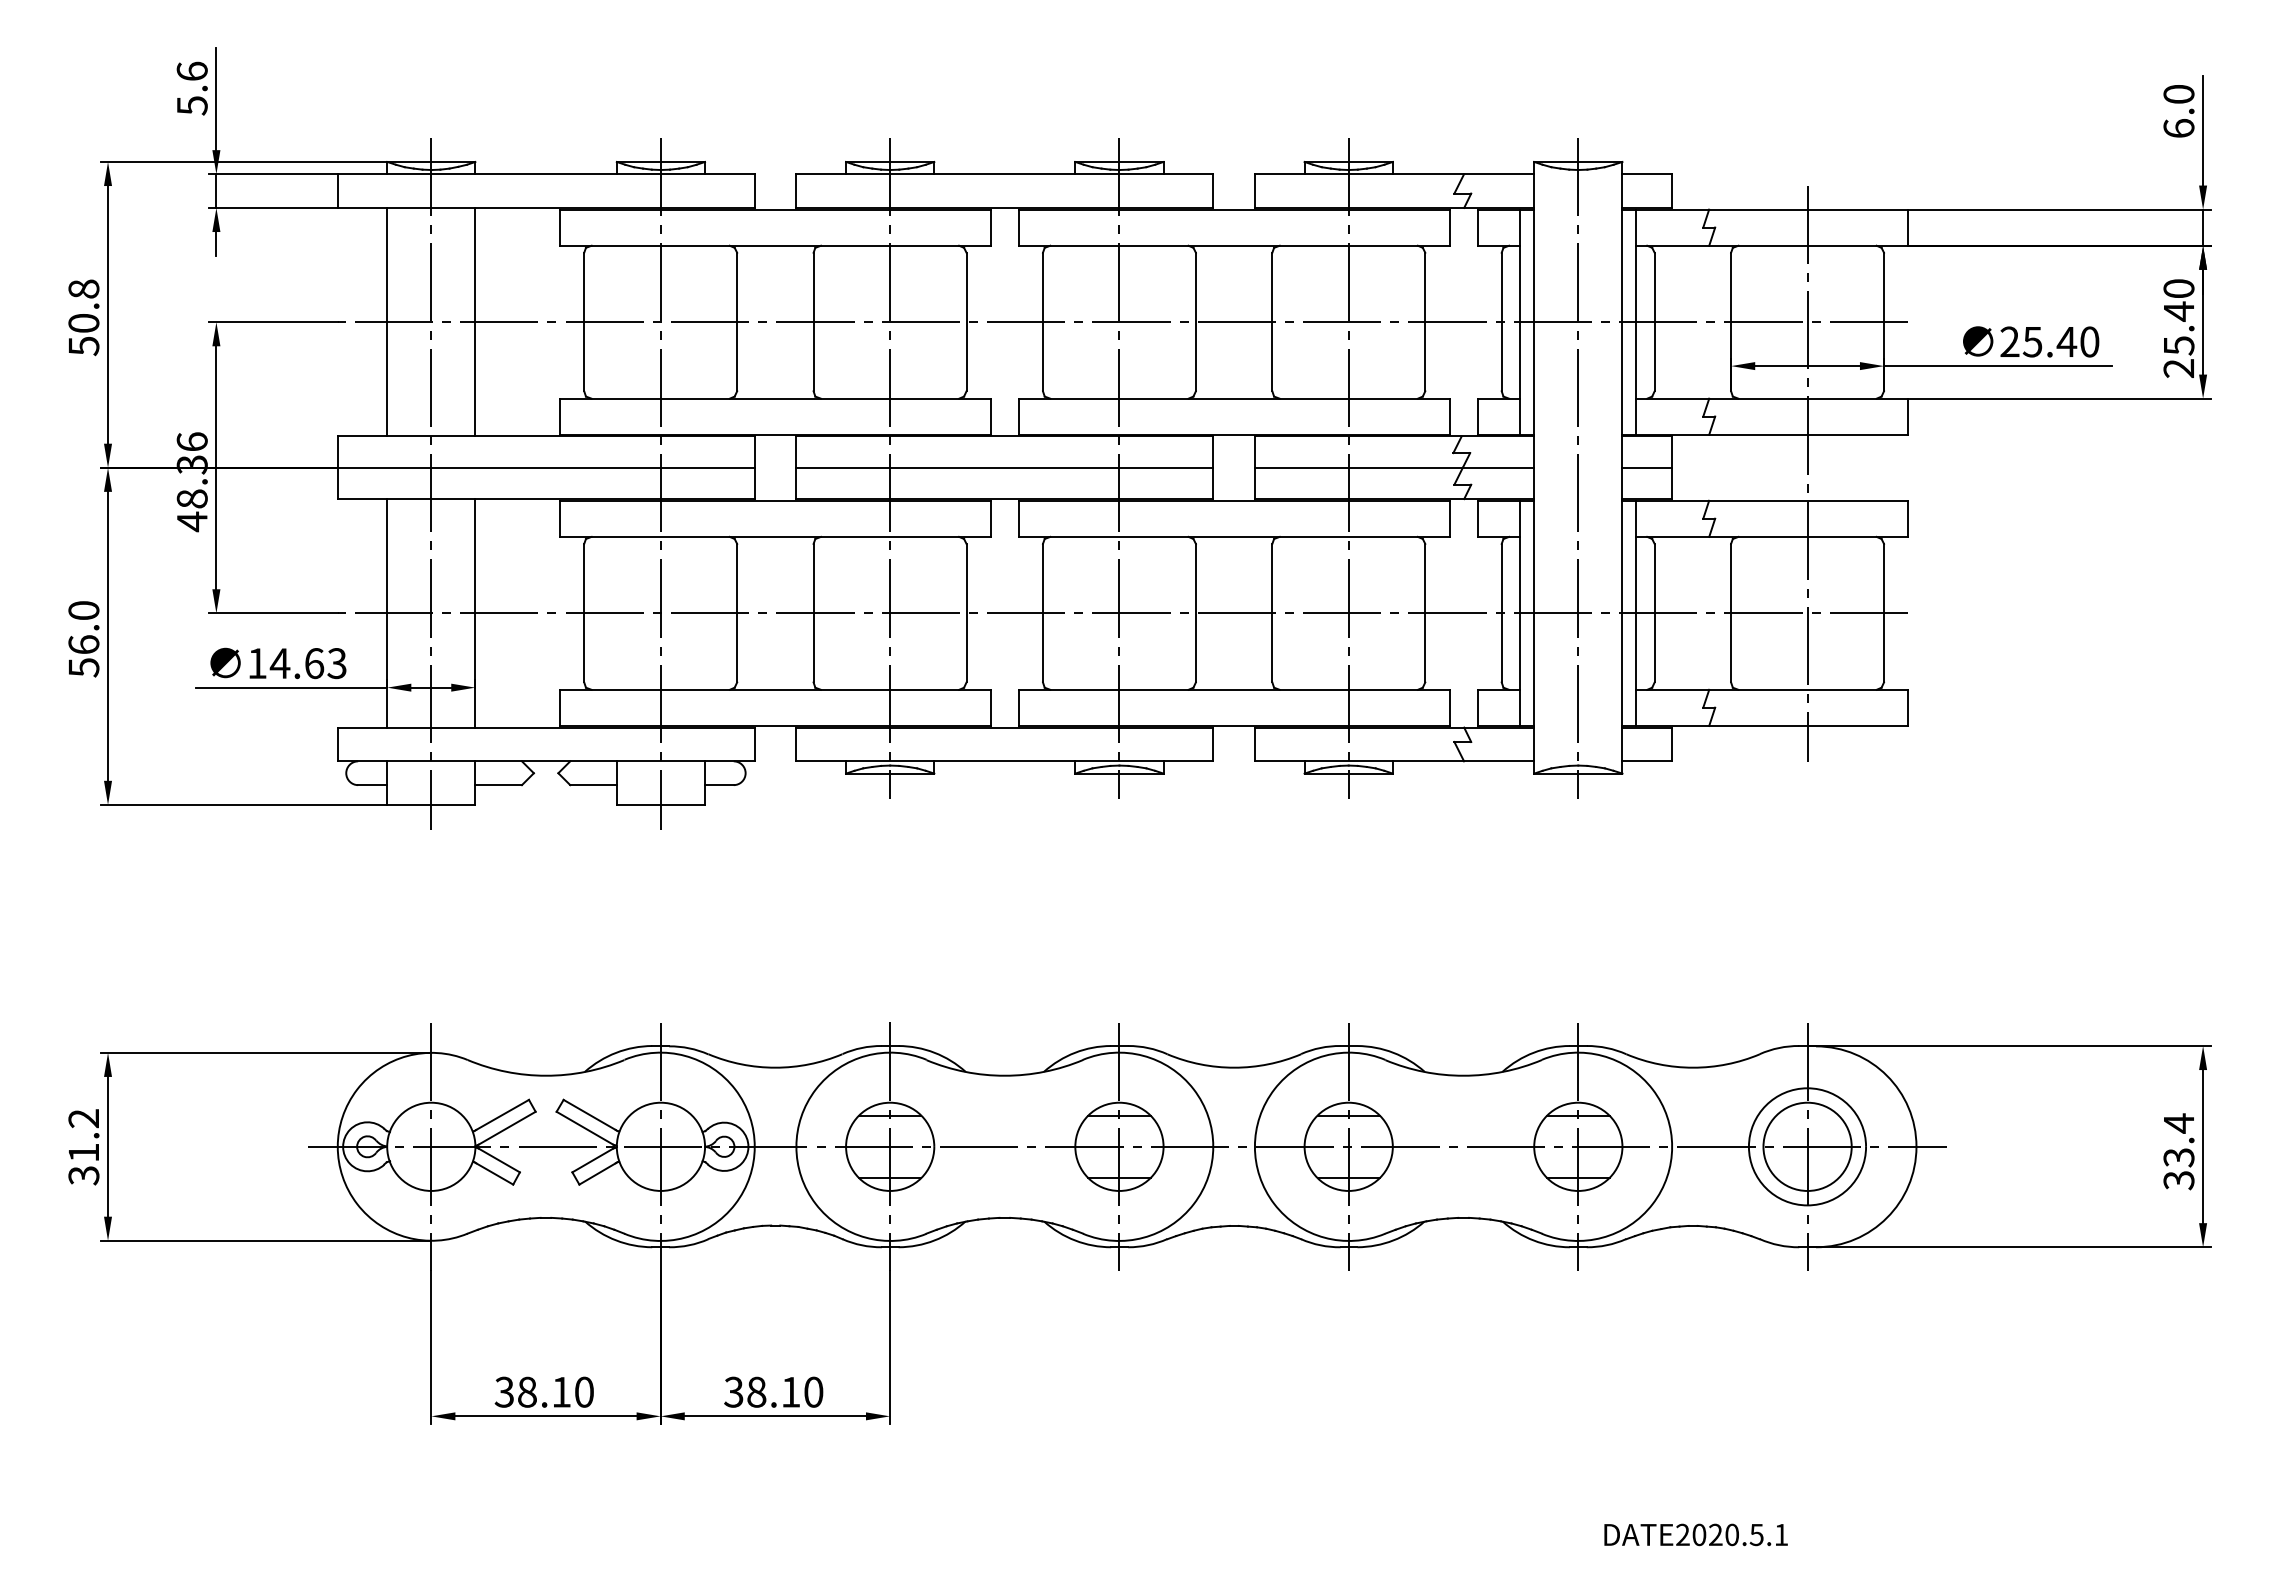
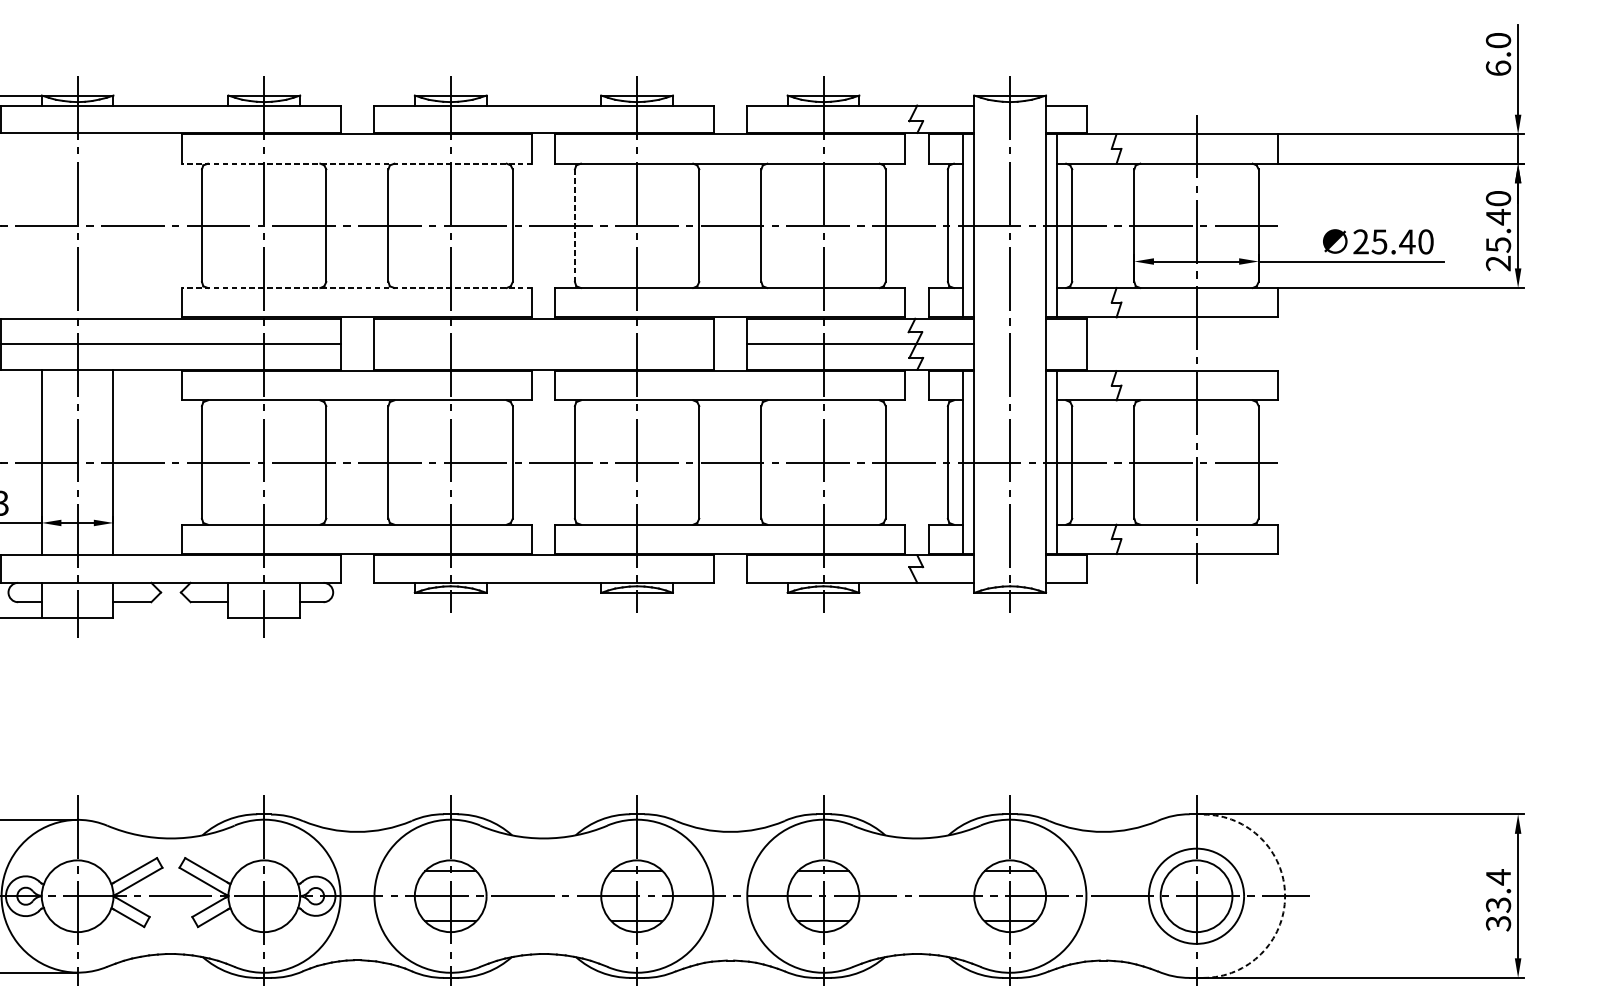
line: (774, 245) -> (356, 163), solid -> dashed
line: (387, 321) -> (42, 225), removed
line: (475, 321) -> (113, 225), removed
line: (1042, 322) -> (574, 226), solid -> dashed
line: (774, 398) -> (356, 287), solid -> dashed
line: (1004, 467) -> (543, 343), removed
line: (1647, 467) -> (1066, 343), removed
arc: (1916, 1146) -> (1285, 895), solid -> dashed

